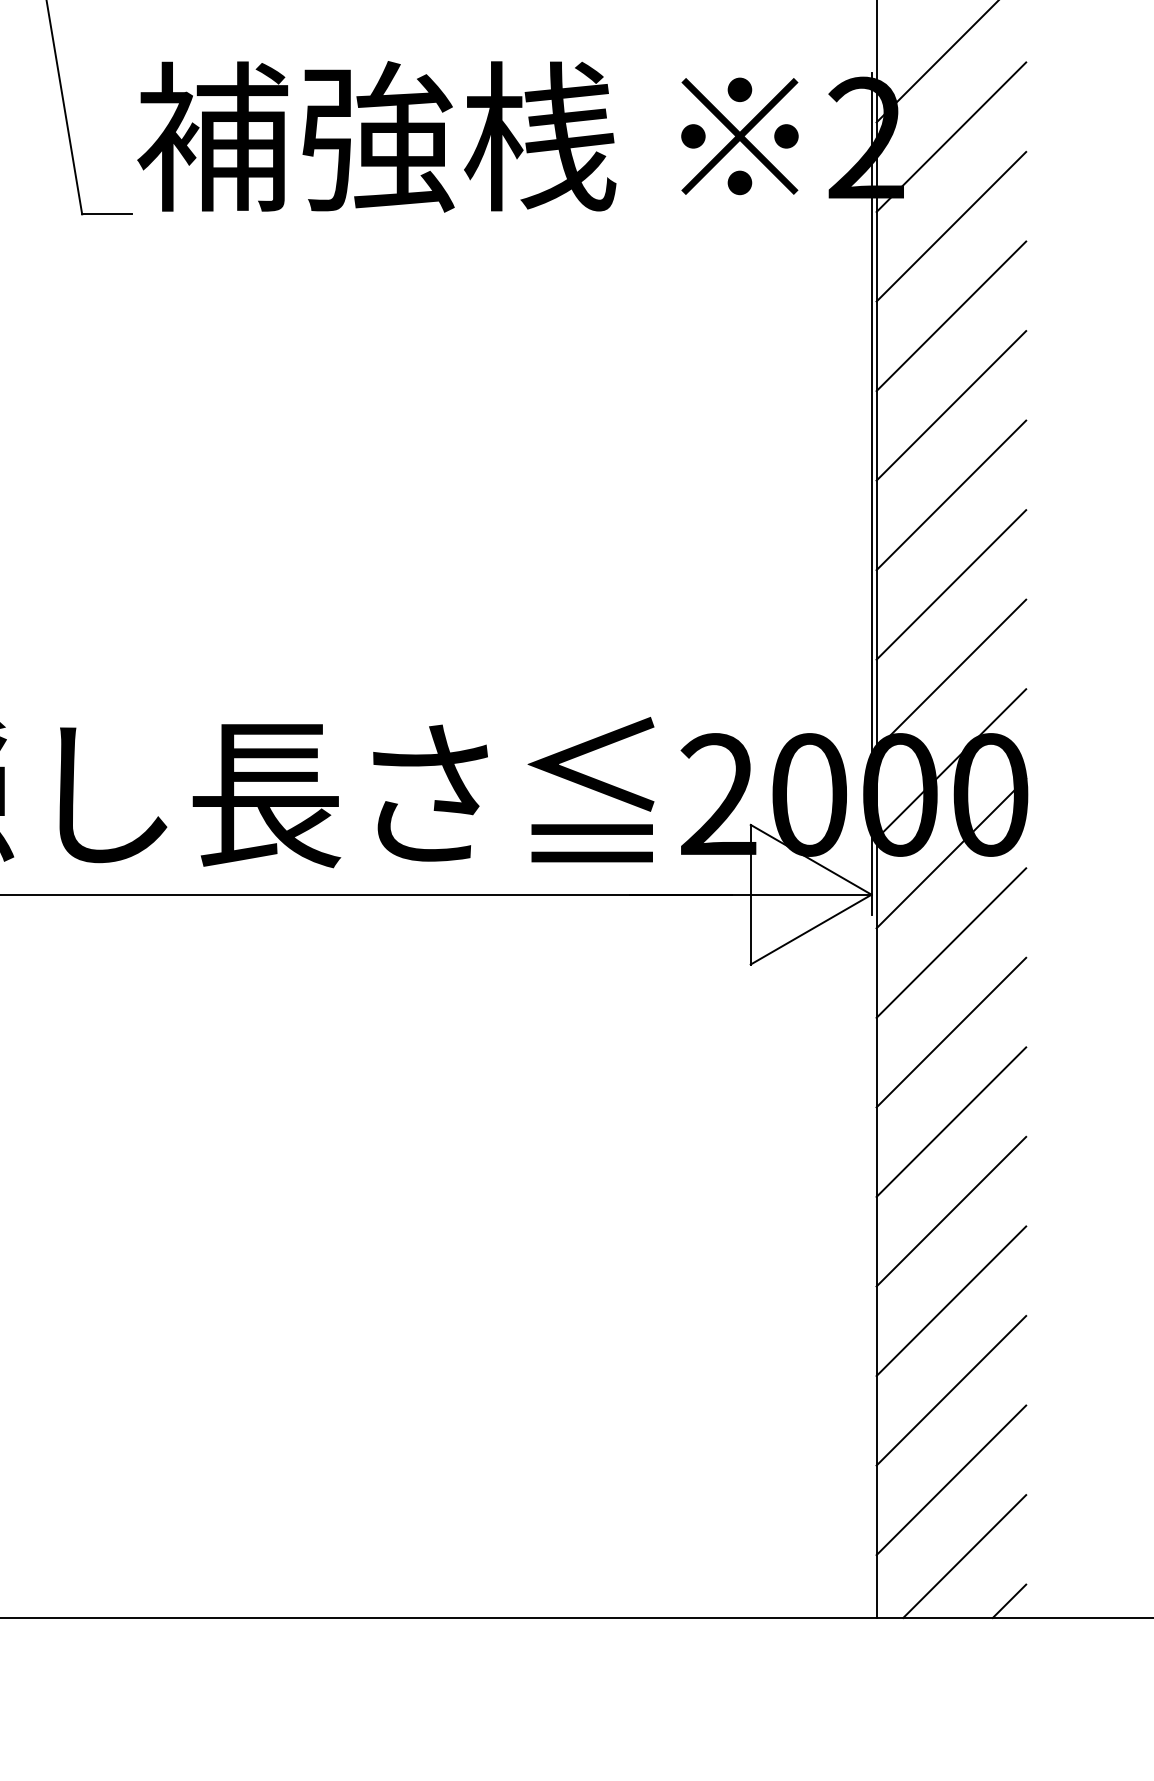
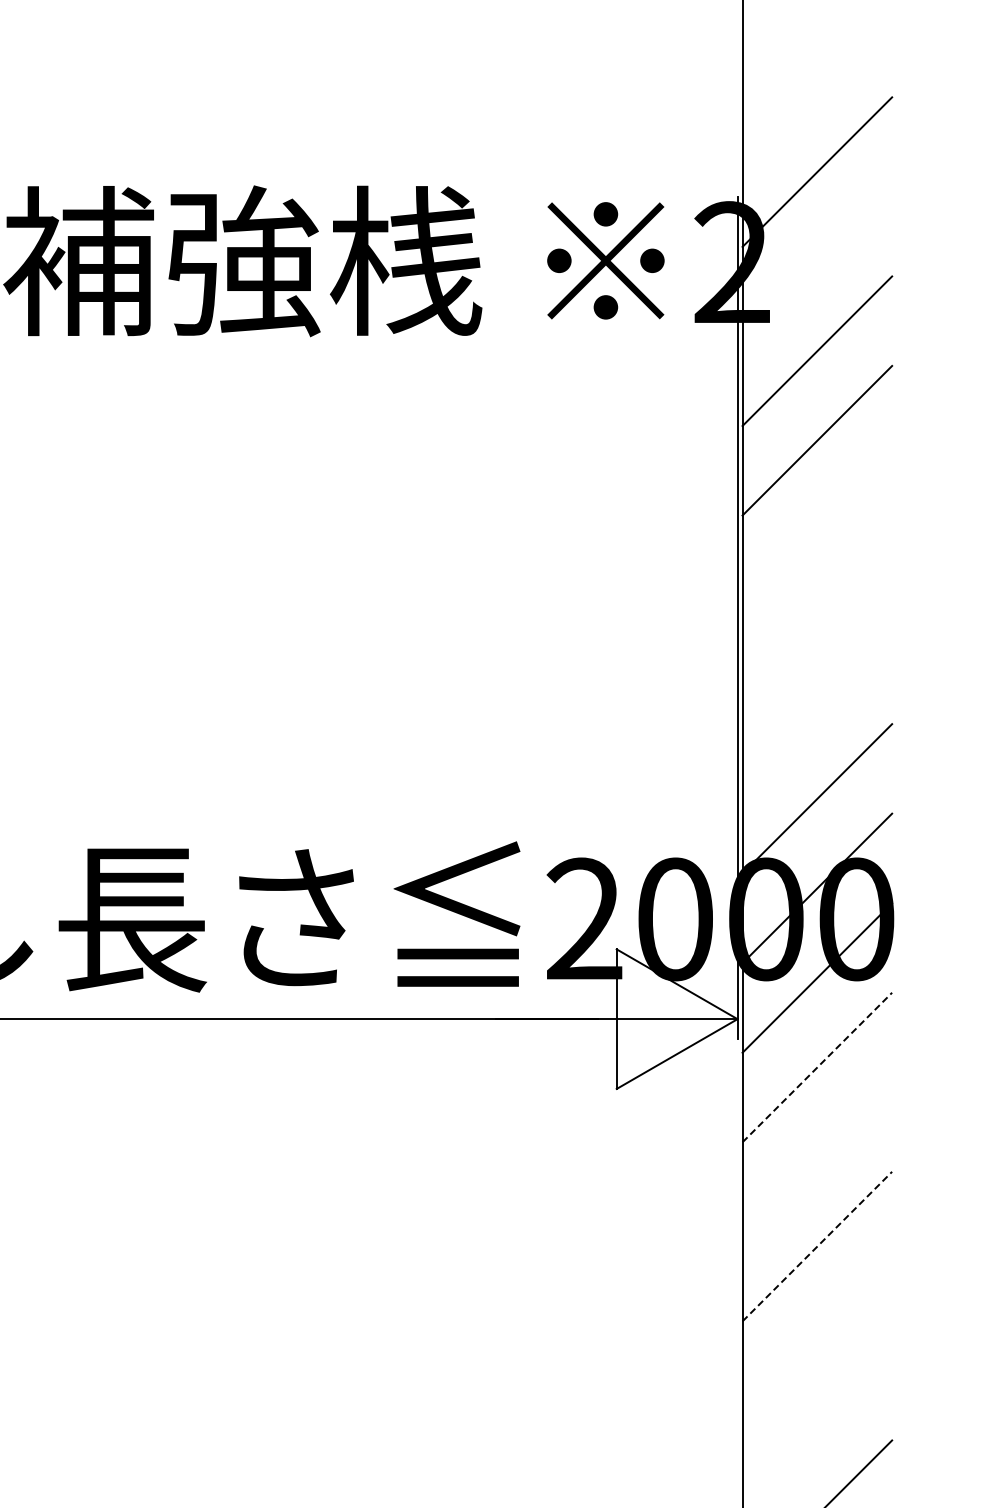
line: (951, 137) -> (817, 261), removed
line: (951, 405) -> (817, 529), removed
line: (951, 495) -> (817, 619), removed
line: (951, 584) -> (817, 708), removed
line: (951, 943) -> (817, 1067), solid -> dashed
line: (951, 1032) -> (817, 1156), removed
line: (951, 1122) -> (817, 1246), solid -> dashed
line: (951, 1211) -> (817, 1335), removed
line: (951, 1301) -> (817, 1425), removed

